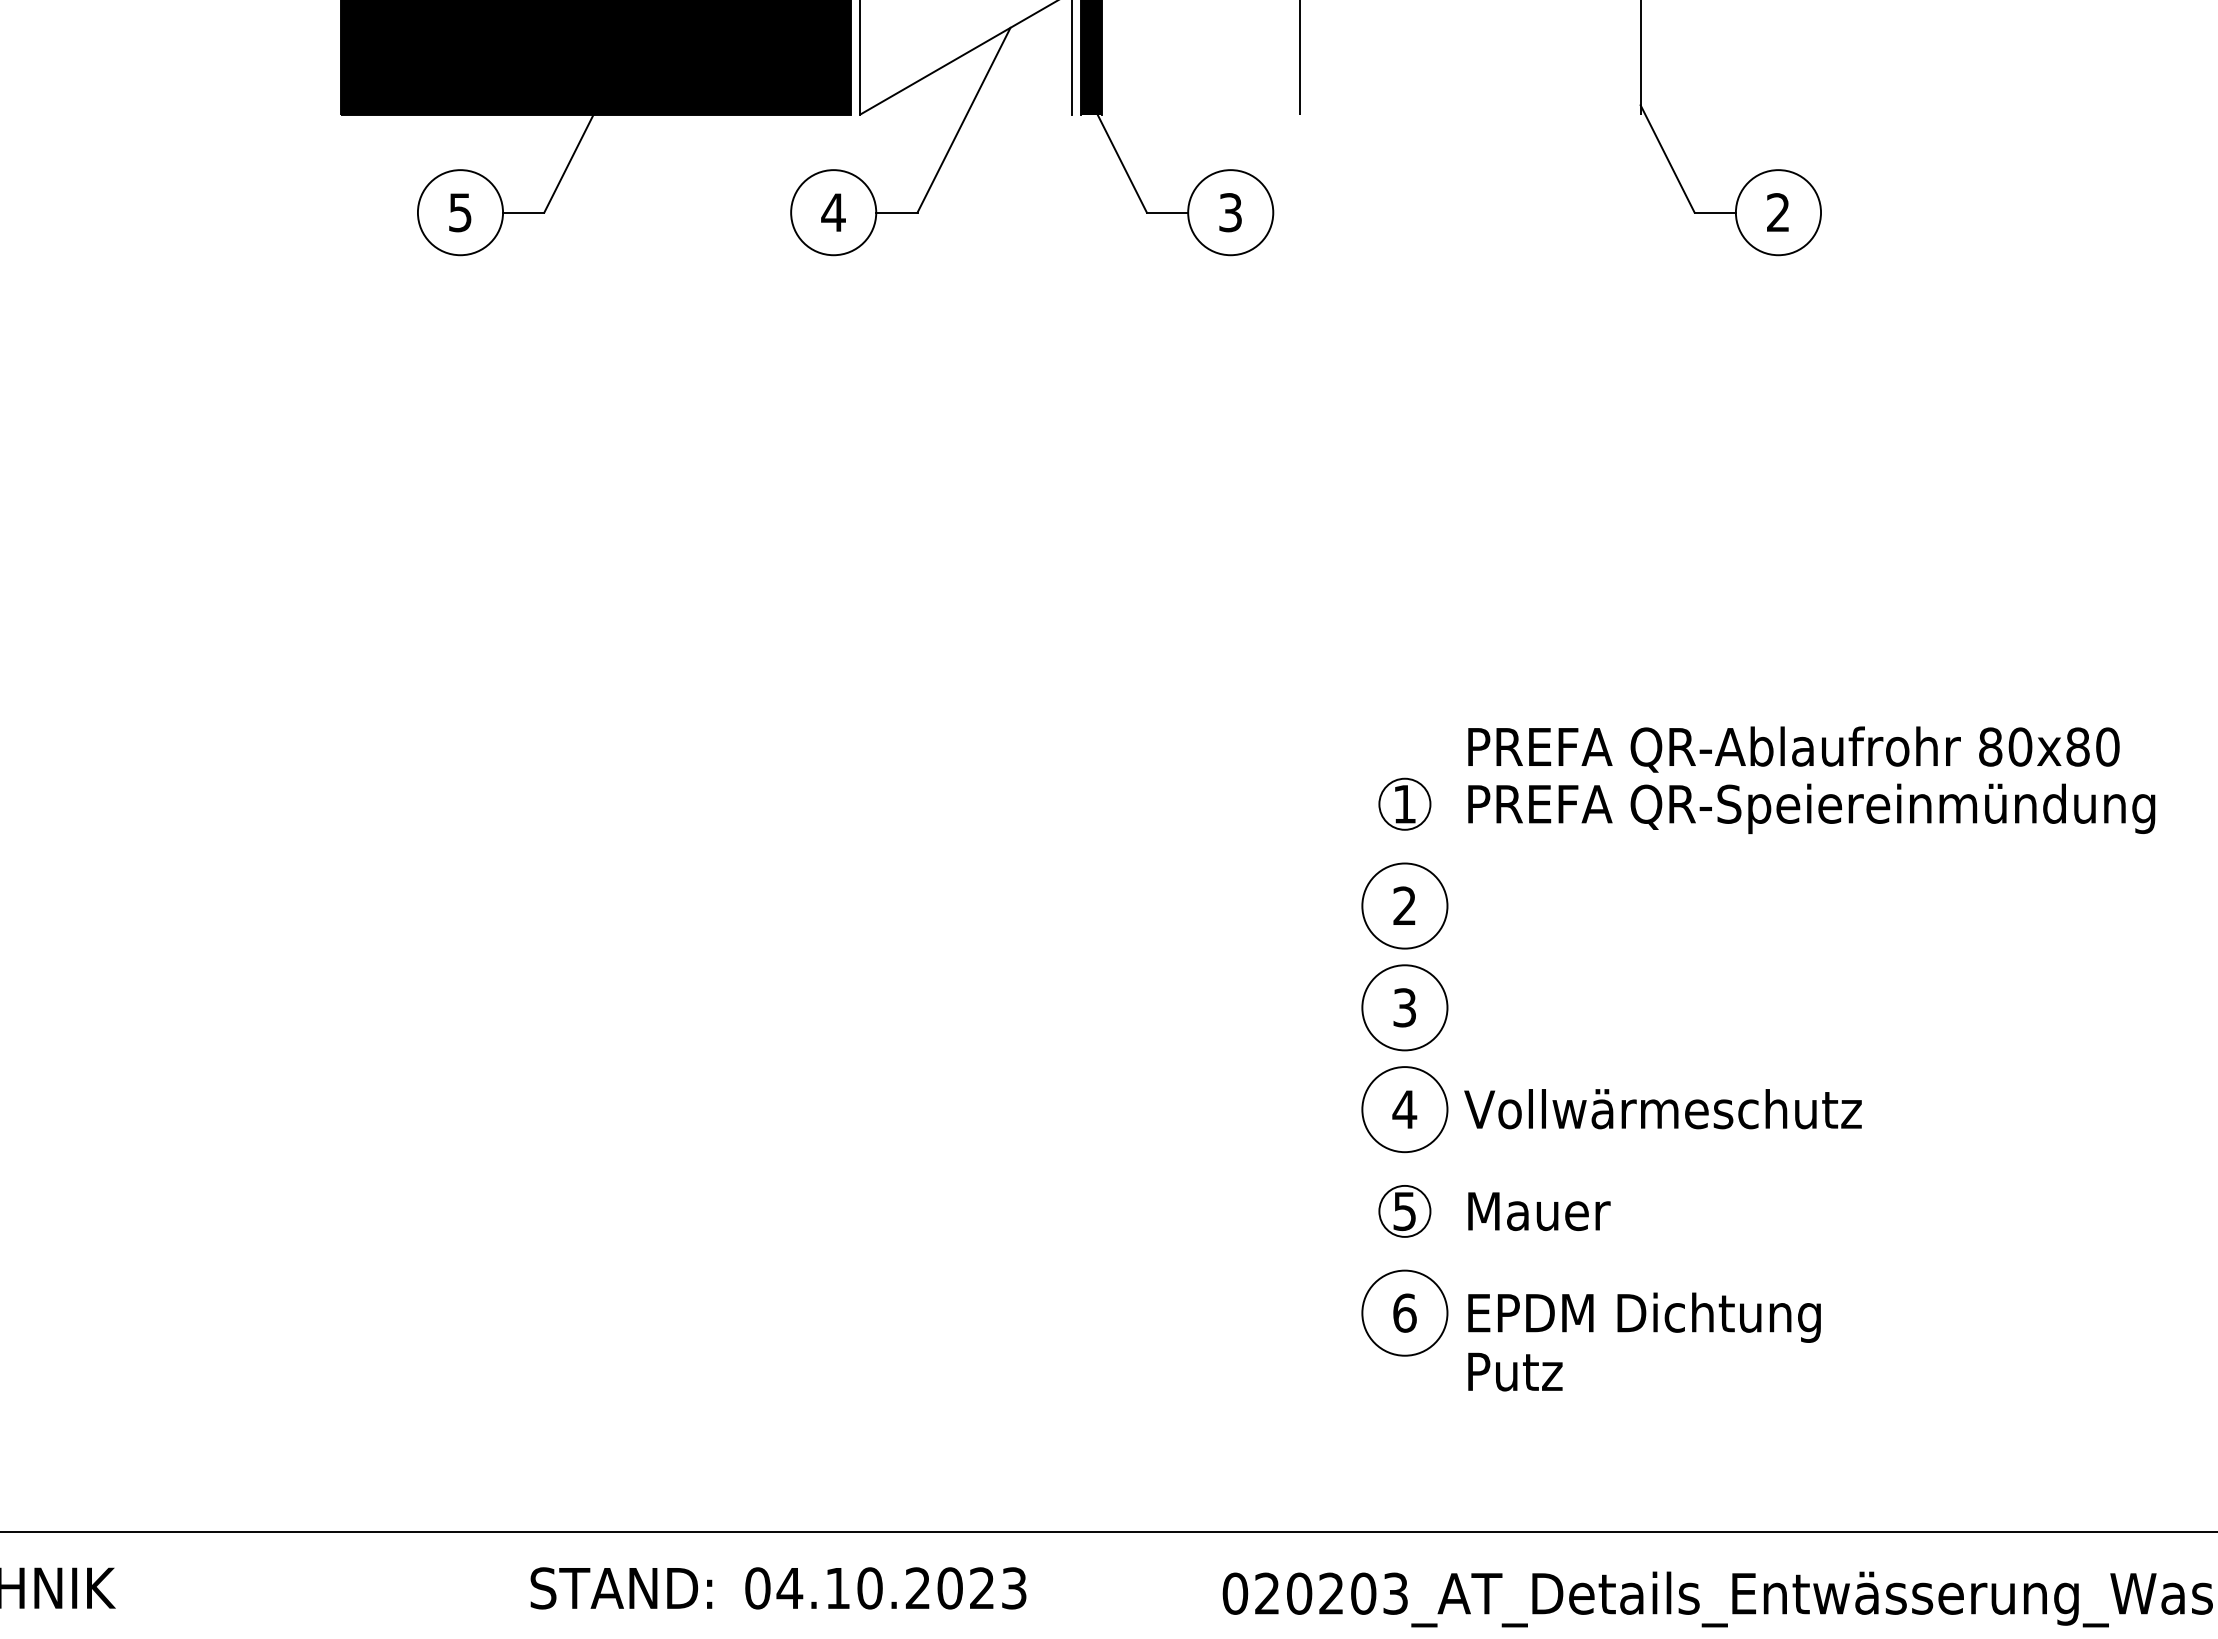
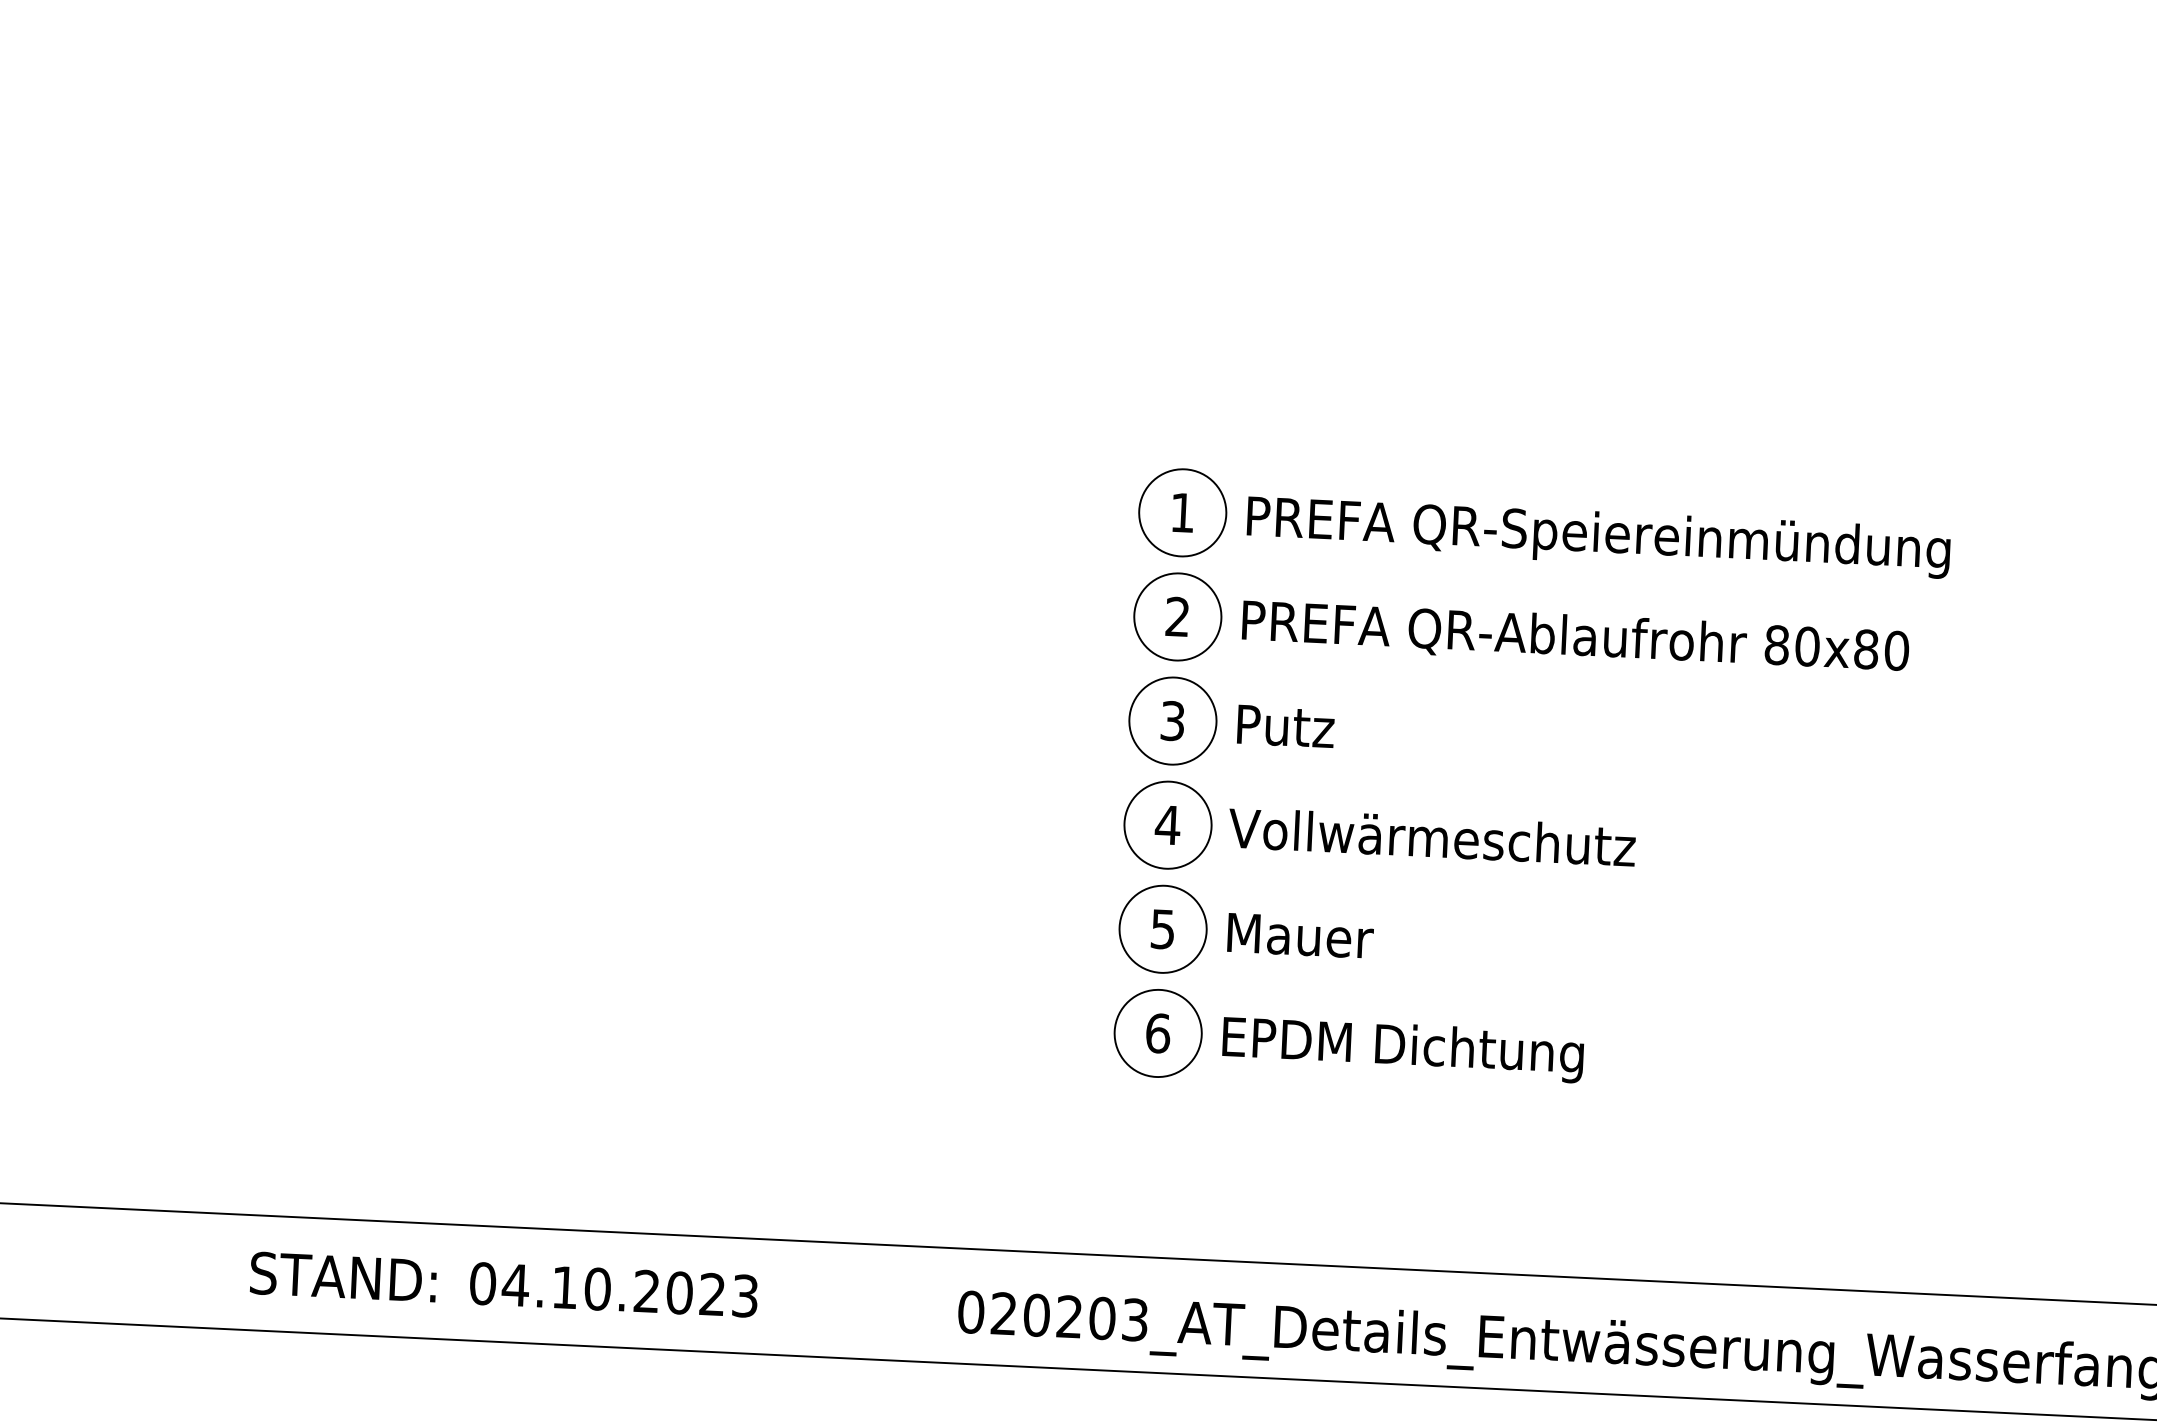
text: (1793, 749) -> (1575, 638), moved
circle: (1404, 803) -> (1182, 512), size x1.67
circle: (1404, 1210) -> (1162, 928), size x1.67
text: (1515, 1371) -> (1286, 726), moved

